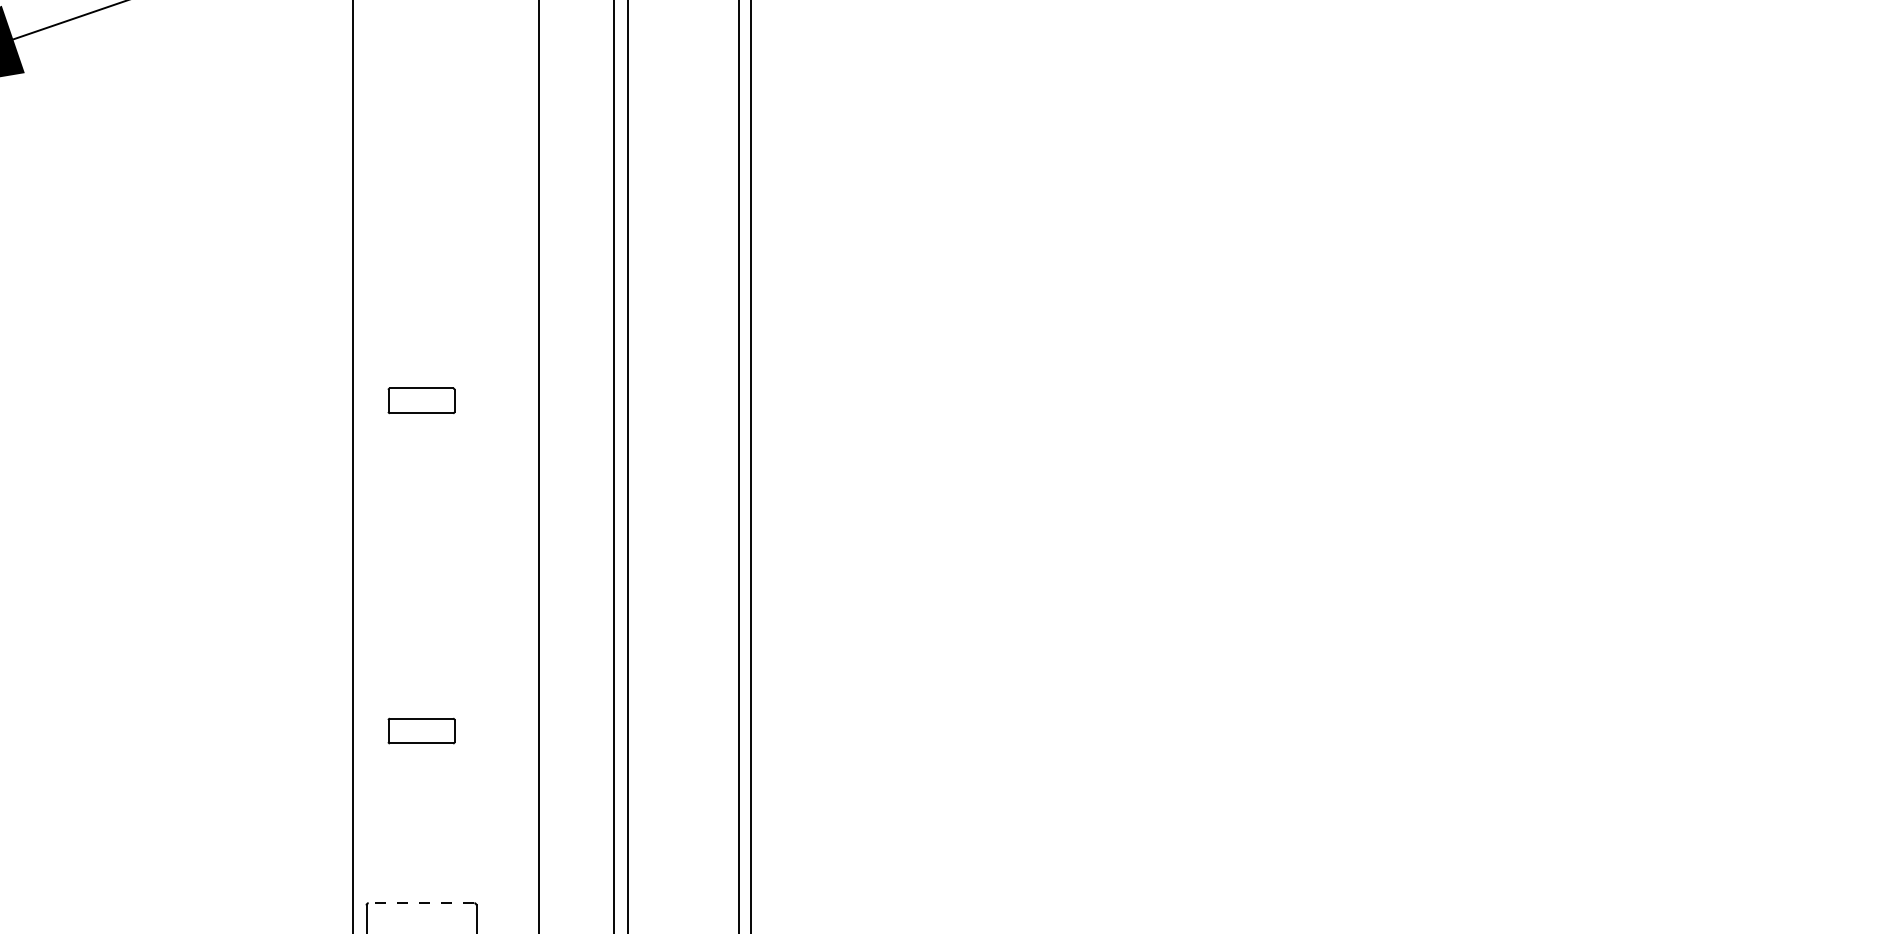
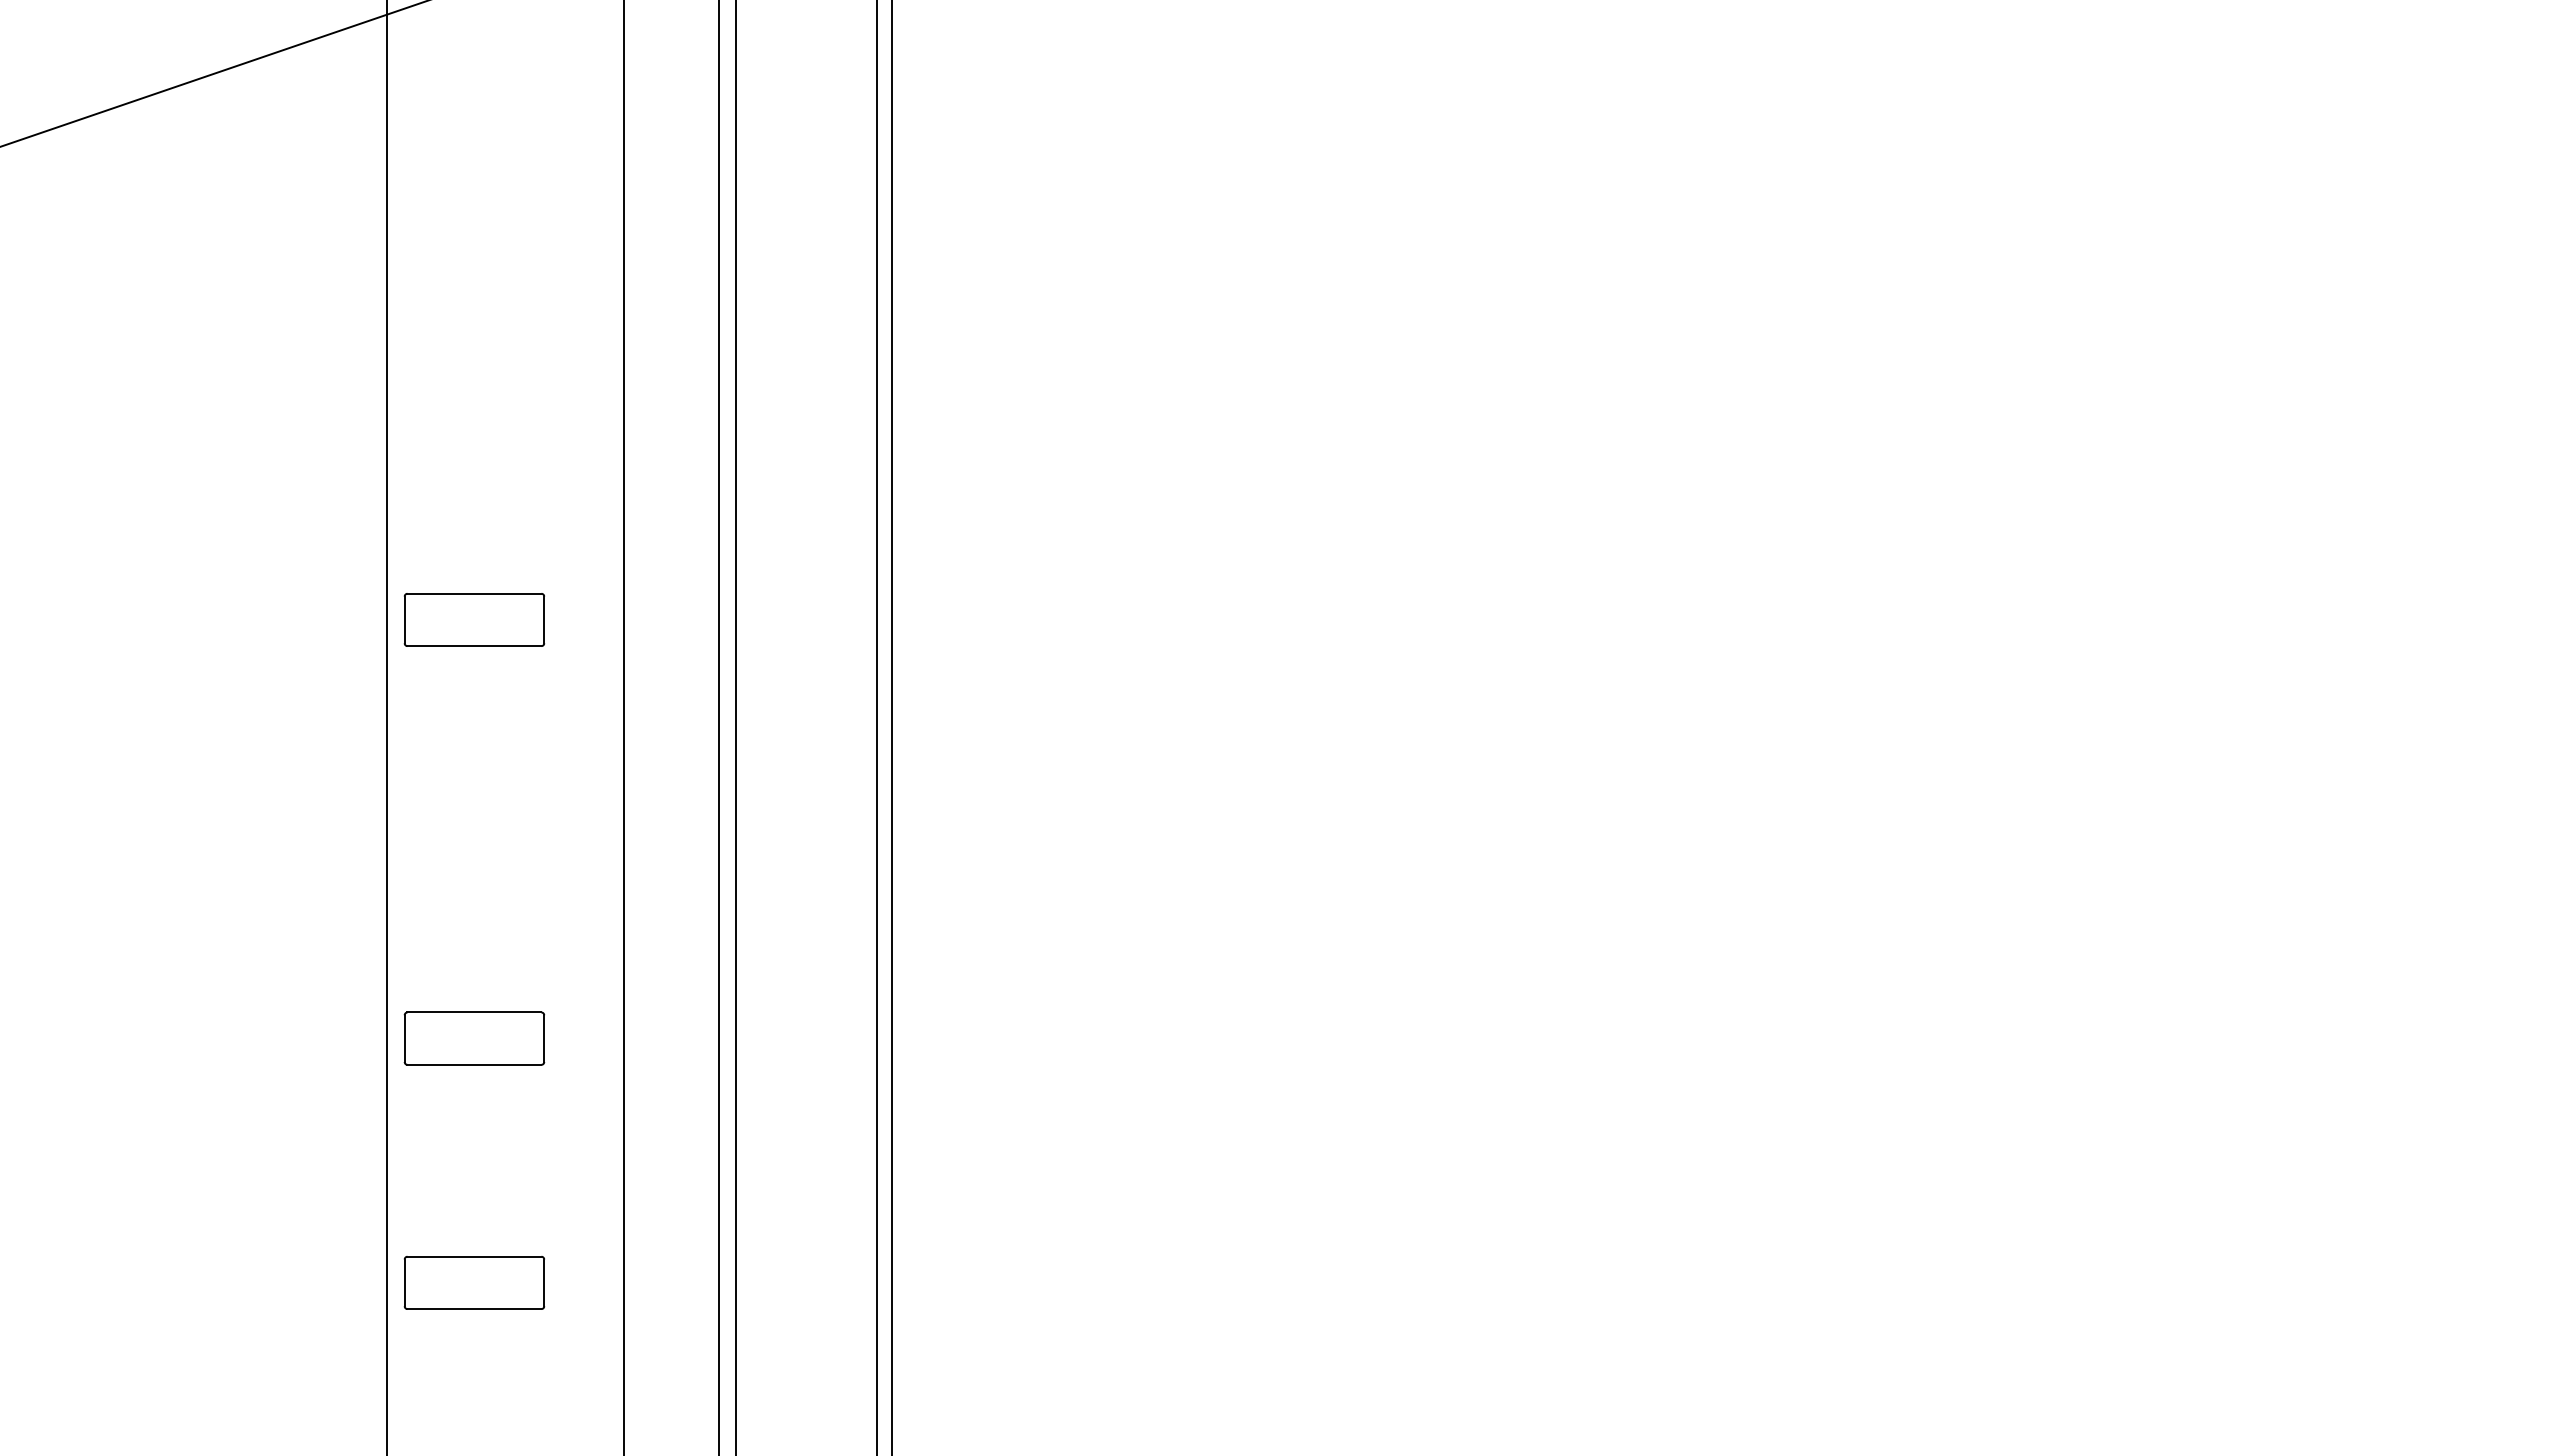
part: (421, 400) -> (474, 619), size x1.67
part: (421, 731) -> (474, 1038), size x1.67
line: (421, 902) -> (474, 1256), dashed -> solid

